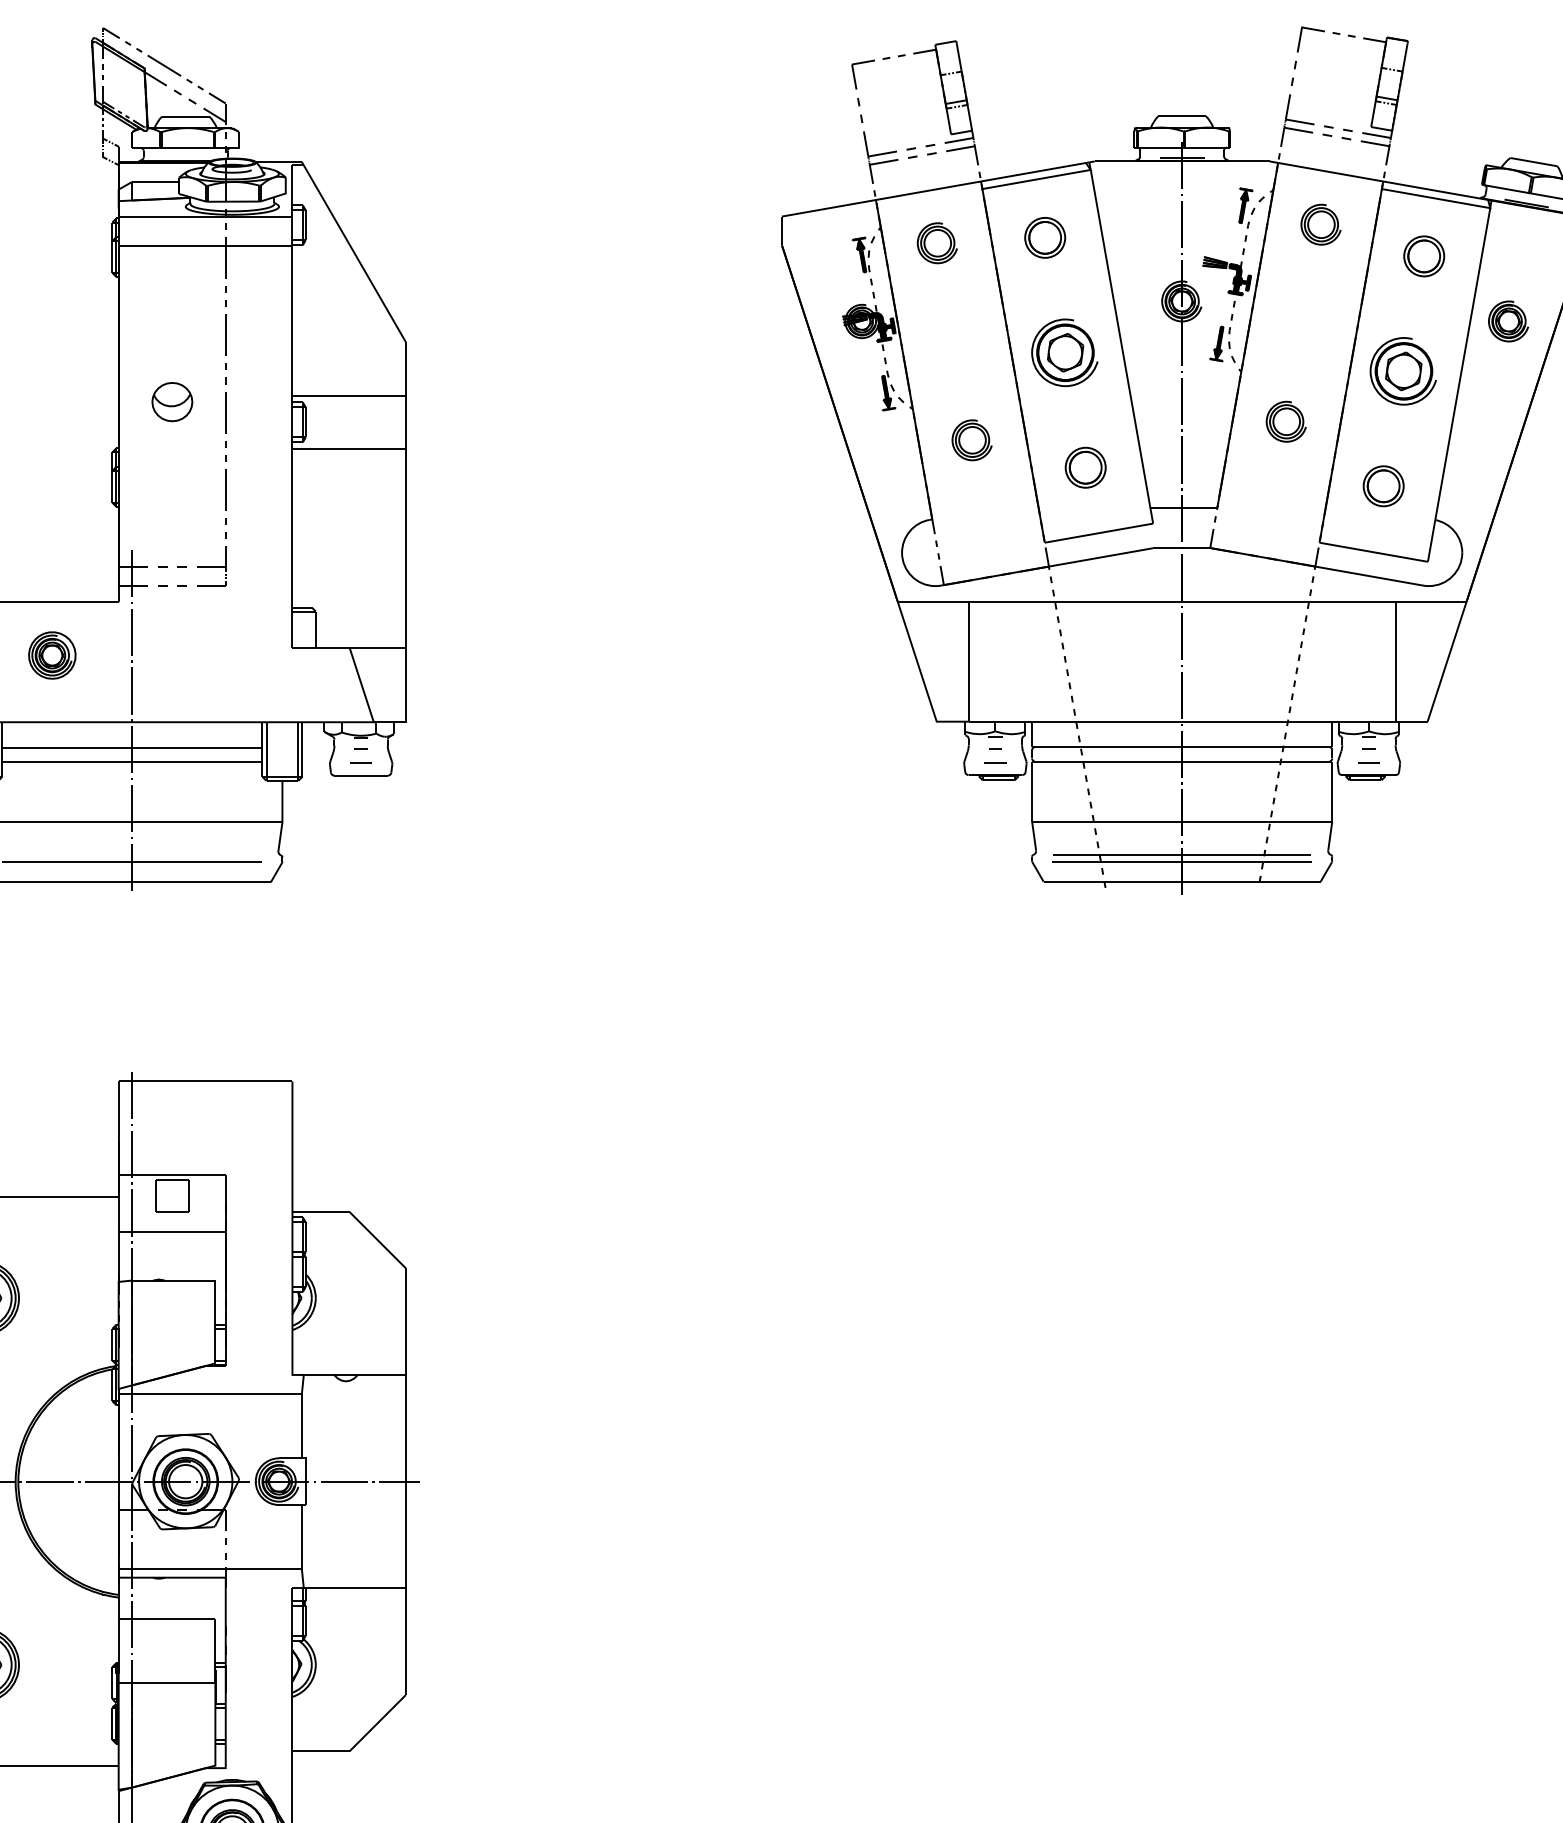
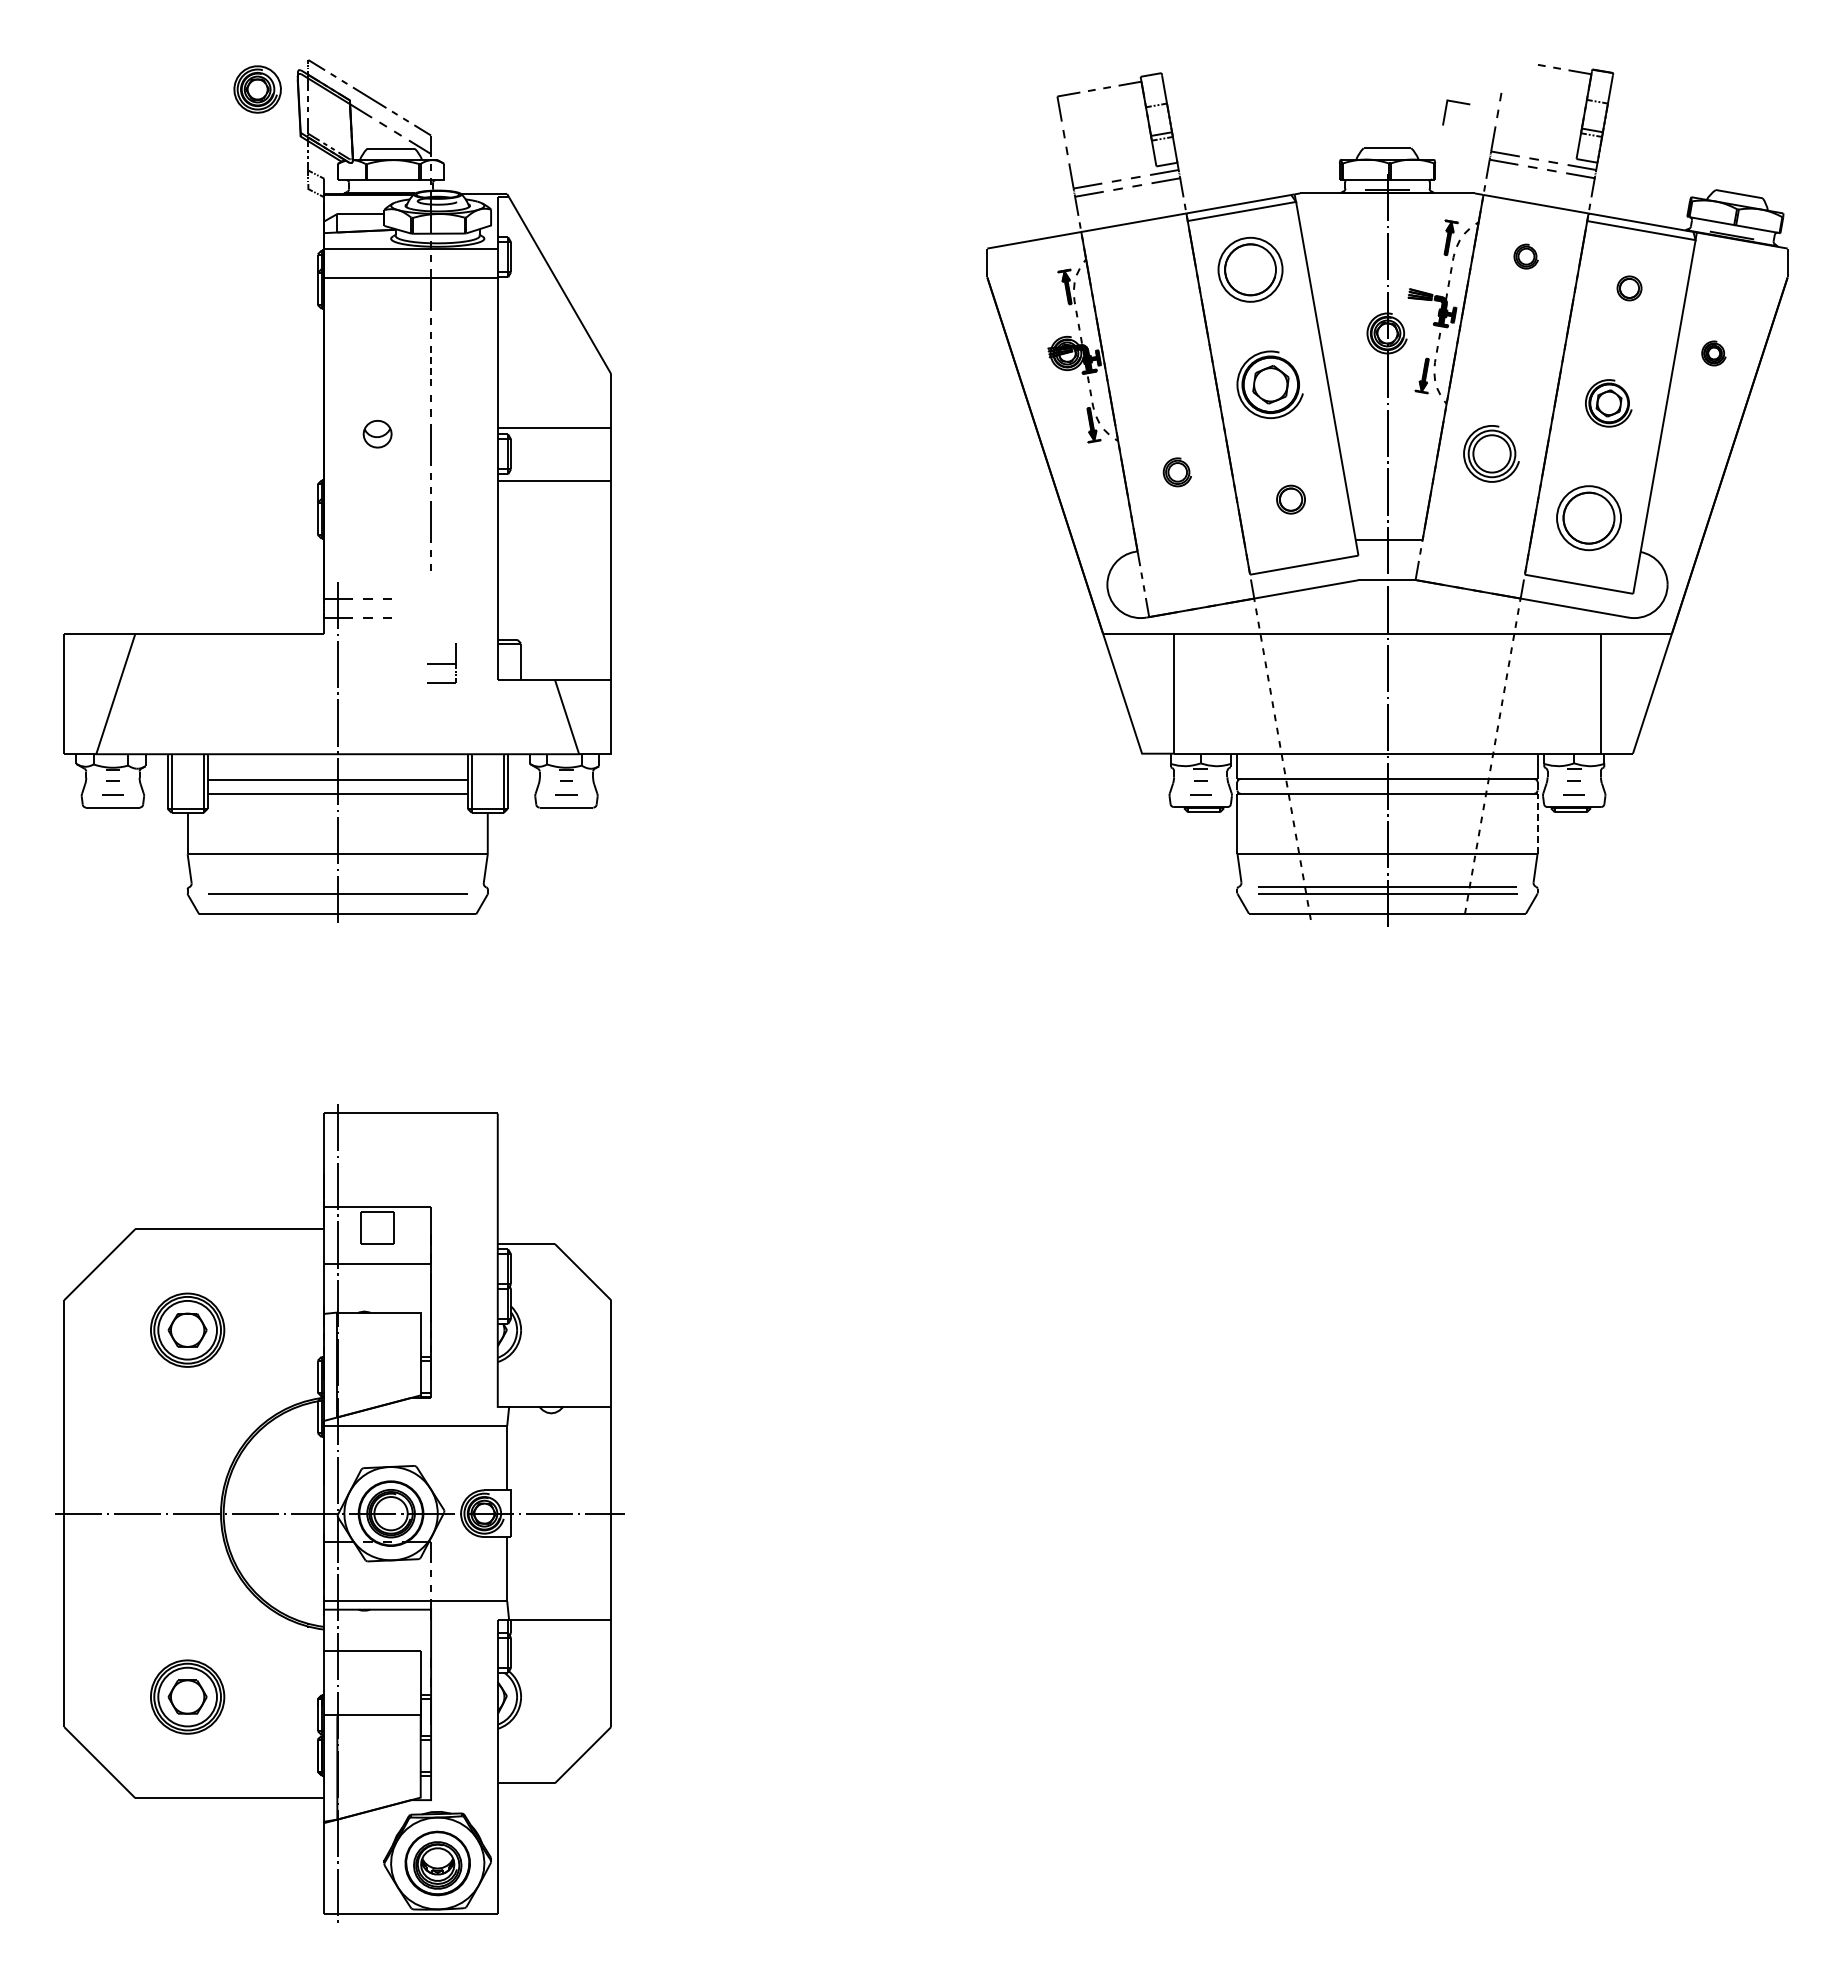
line: (1312, 30) -> (1457, 103), moved
part: (1320, 224) -> (1525, 256), size x0.6
part: (1045, 237) -> (1250, 269), size x1.6
part: (937, 243) -> (1142, 275), removed
part: (1424, 256) -> (1629, 288), size x0.6
part: (1508, 321) -> (1713, 353), size x0.6
line: (226, 335) -> (431, 367), solid -> dashed
part: (1403, 371) -> (1608, 403), size x0.7
part: (172, 402) -> (377, 434), size x0.7
part: (1286, 421) -> (1491, 453), size x1.4
part: (972, 440) -> (1177, 472), size x0.7
part: (1085, 467) -> (1290, 499), size x0.7
part: (1383, 486) -> (1588, 518), size x1.6
part: (211, 566) -> (441, 663), moved
part: (52, 655) -> (257, 89), moved
line: (1332, 791) -> (1537, 823), solid -> dashed

